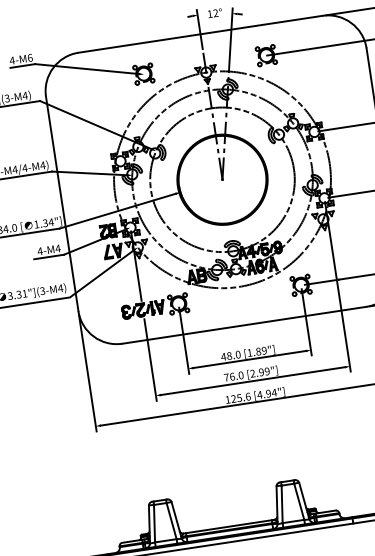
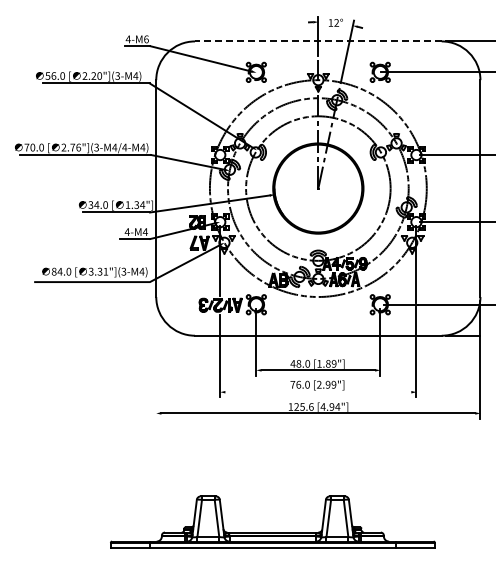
line: (199, 34) -> (317, 41), solid -> dashed
line: (88, 372) -> (156, 359), removed
line: (253, 381) -> (318, 392), removed

